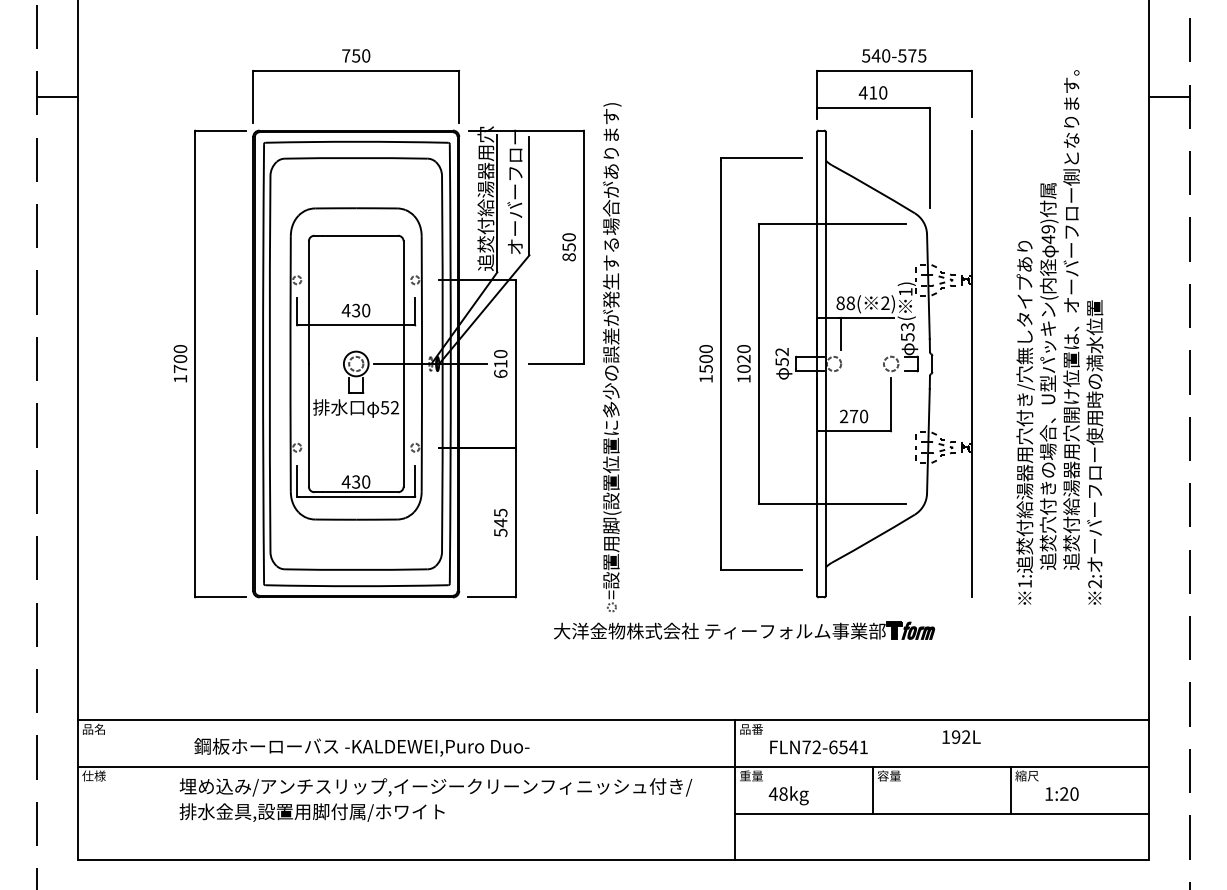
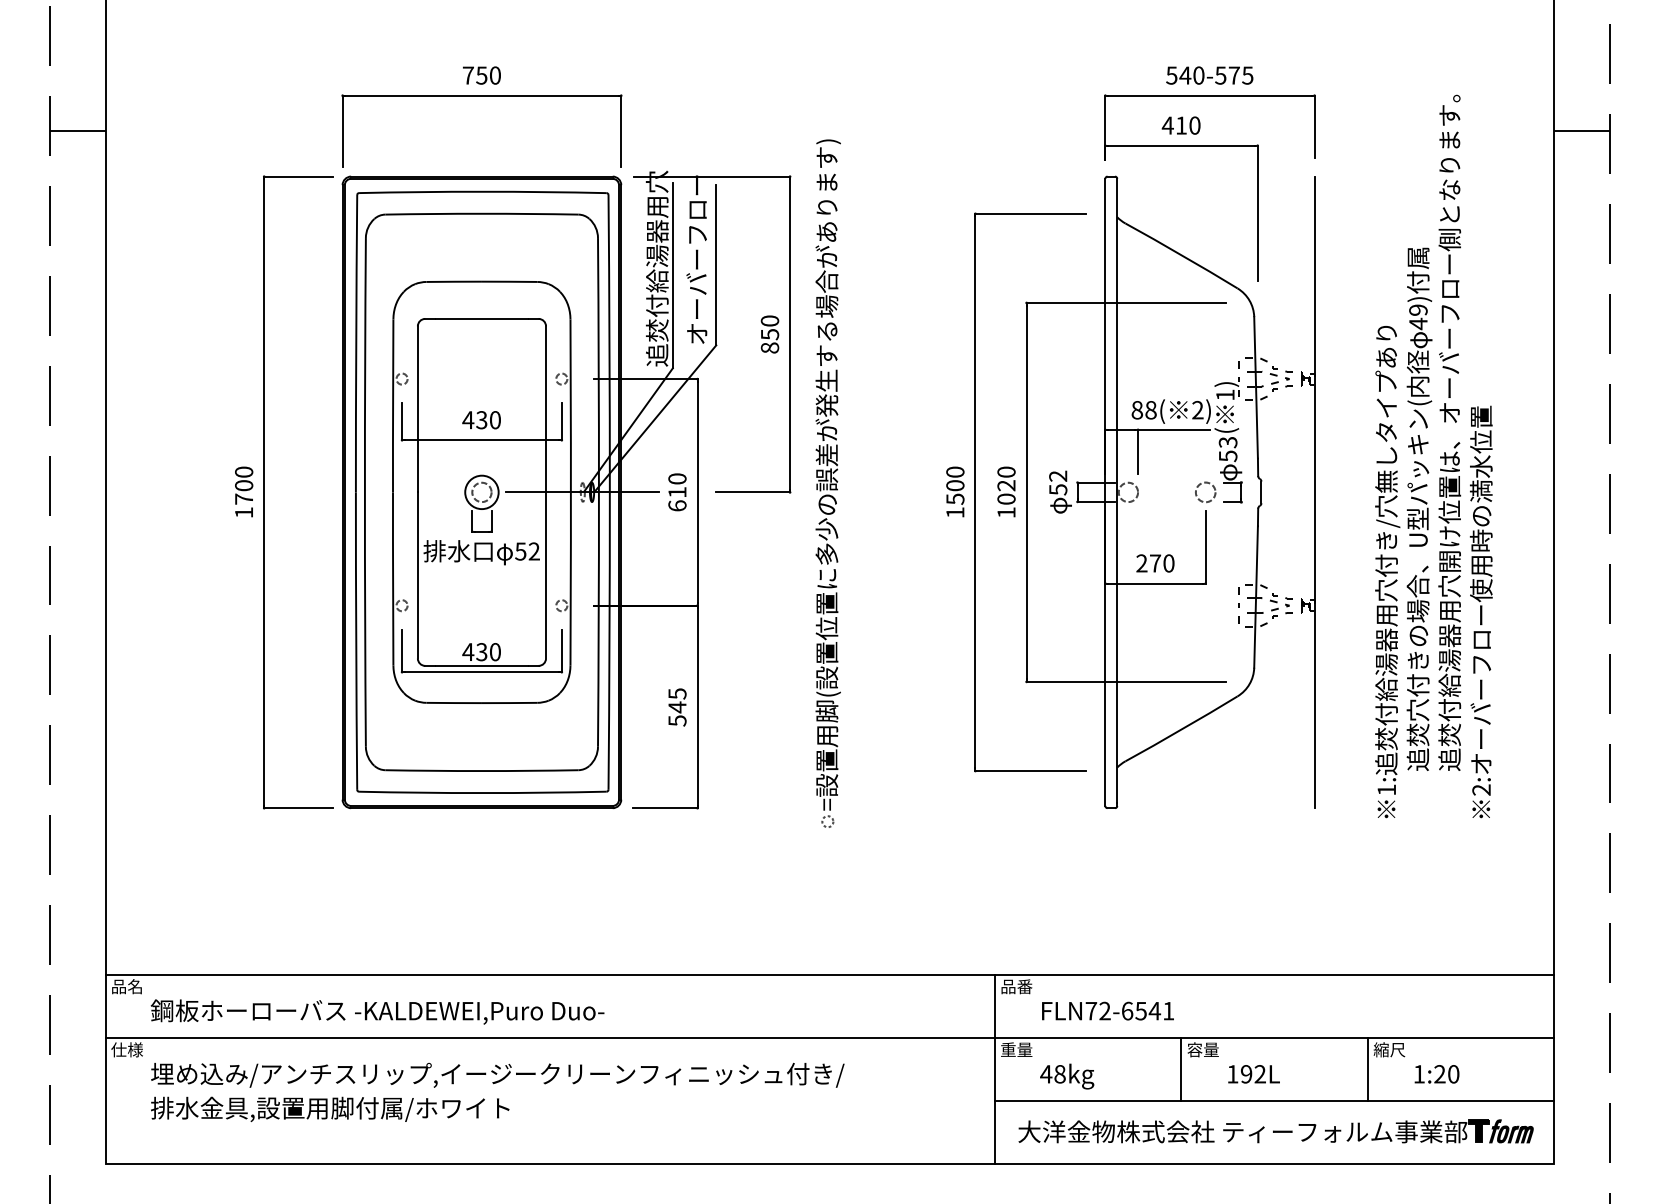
part: (743, 630) -> (1275, 1131), moved
text: (961, 737) -> (1253, 1074), moved
text: (361, 746) -> (377, 1011), moved
text: (435, 799) -> (497, 1091), moved

